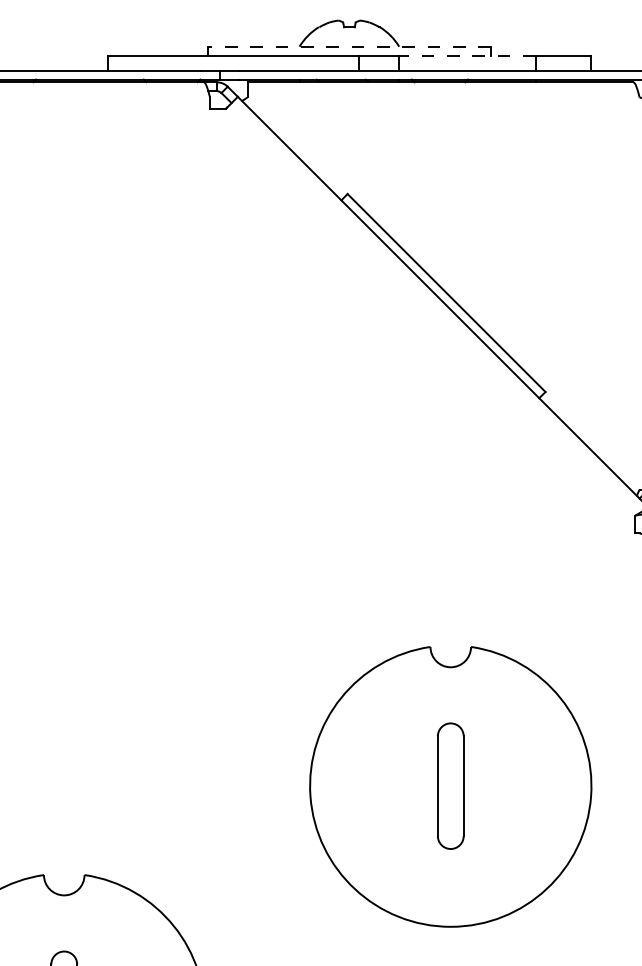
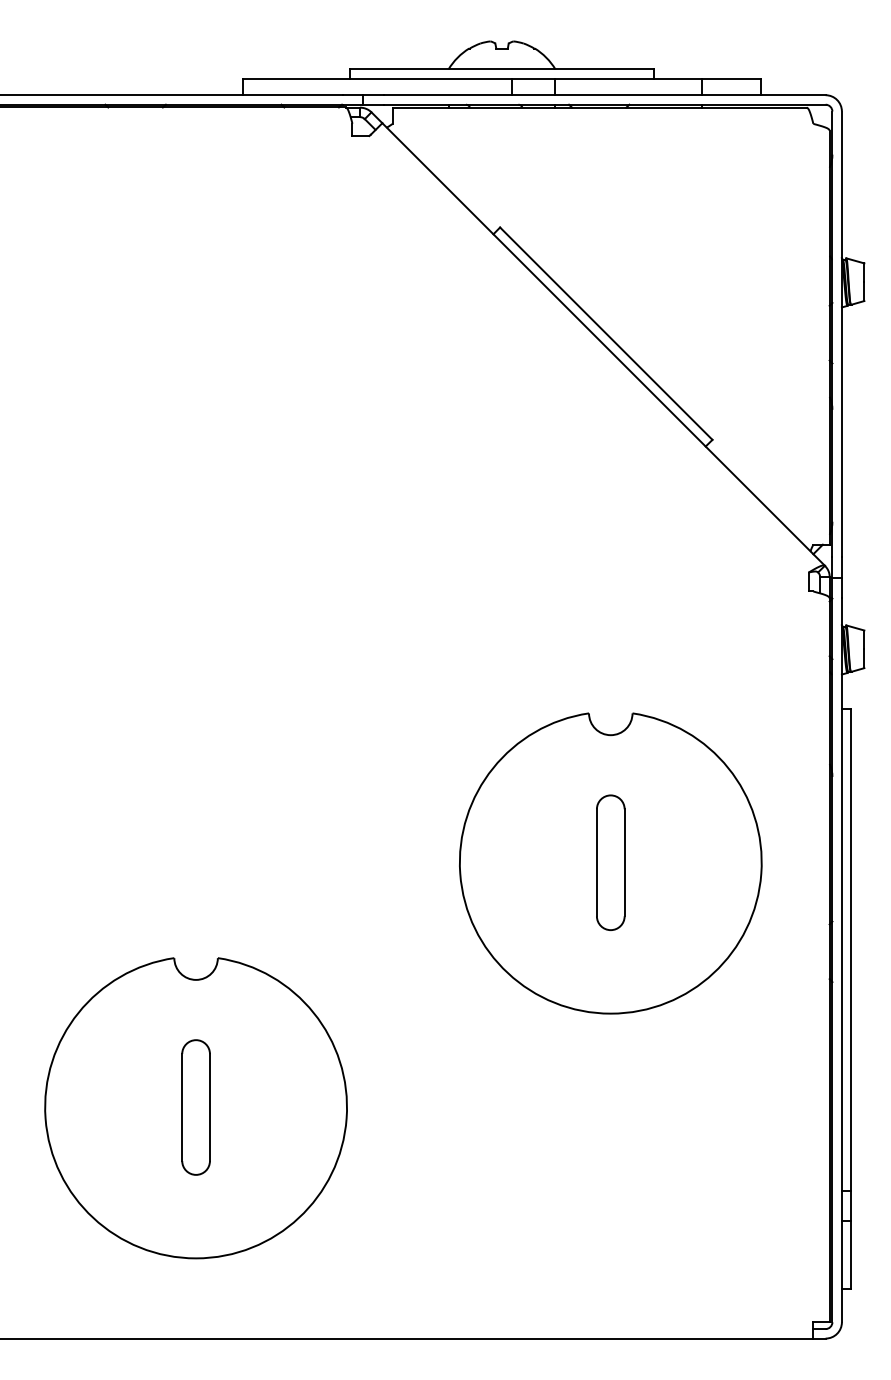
line: (349, 46) -> (502, 69), dashed -> solid
line: (467, 55) -> (628, 78), dashed -> solid

